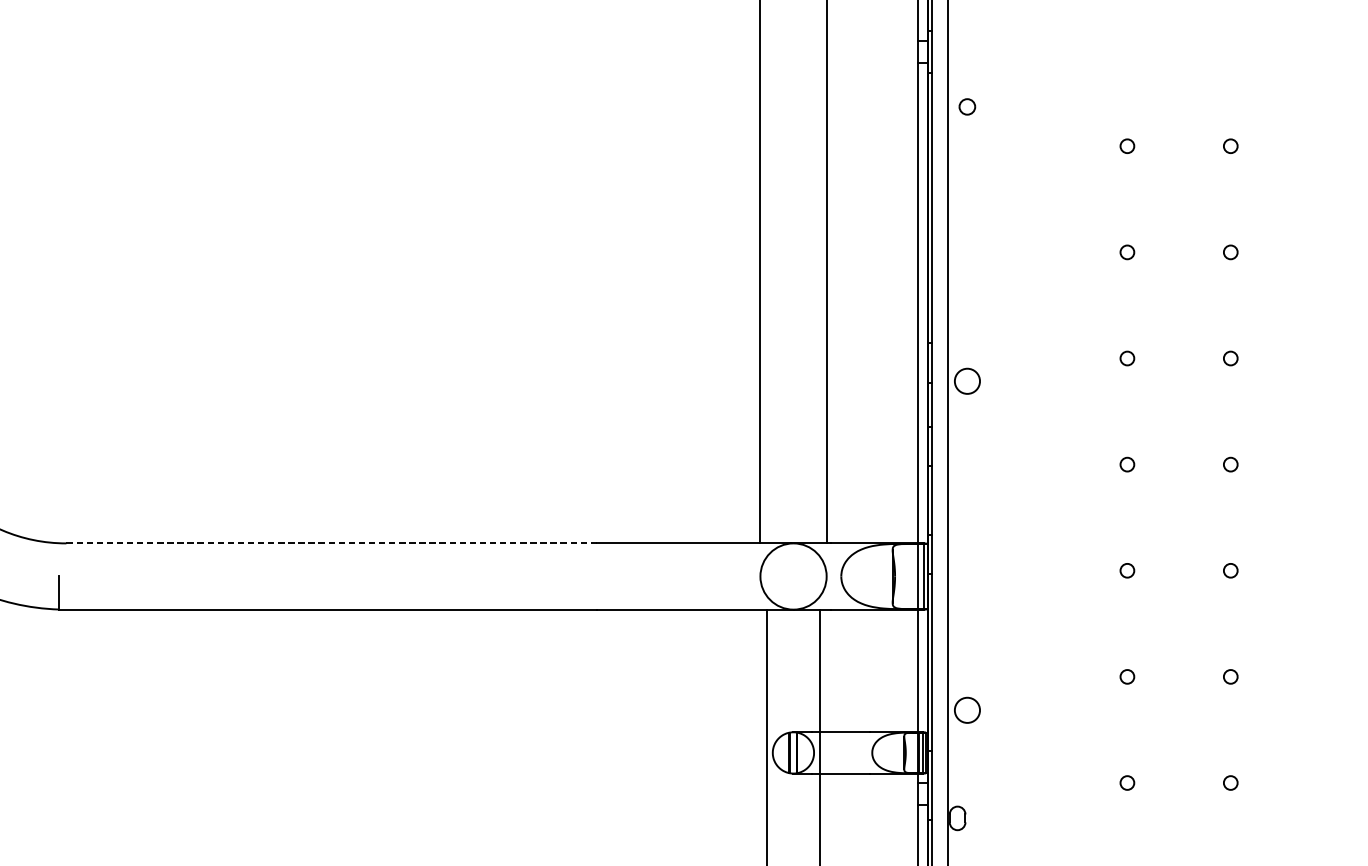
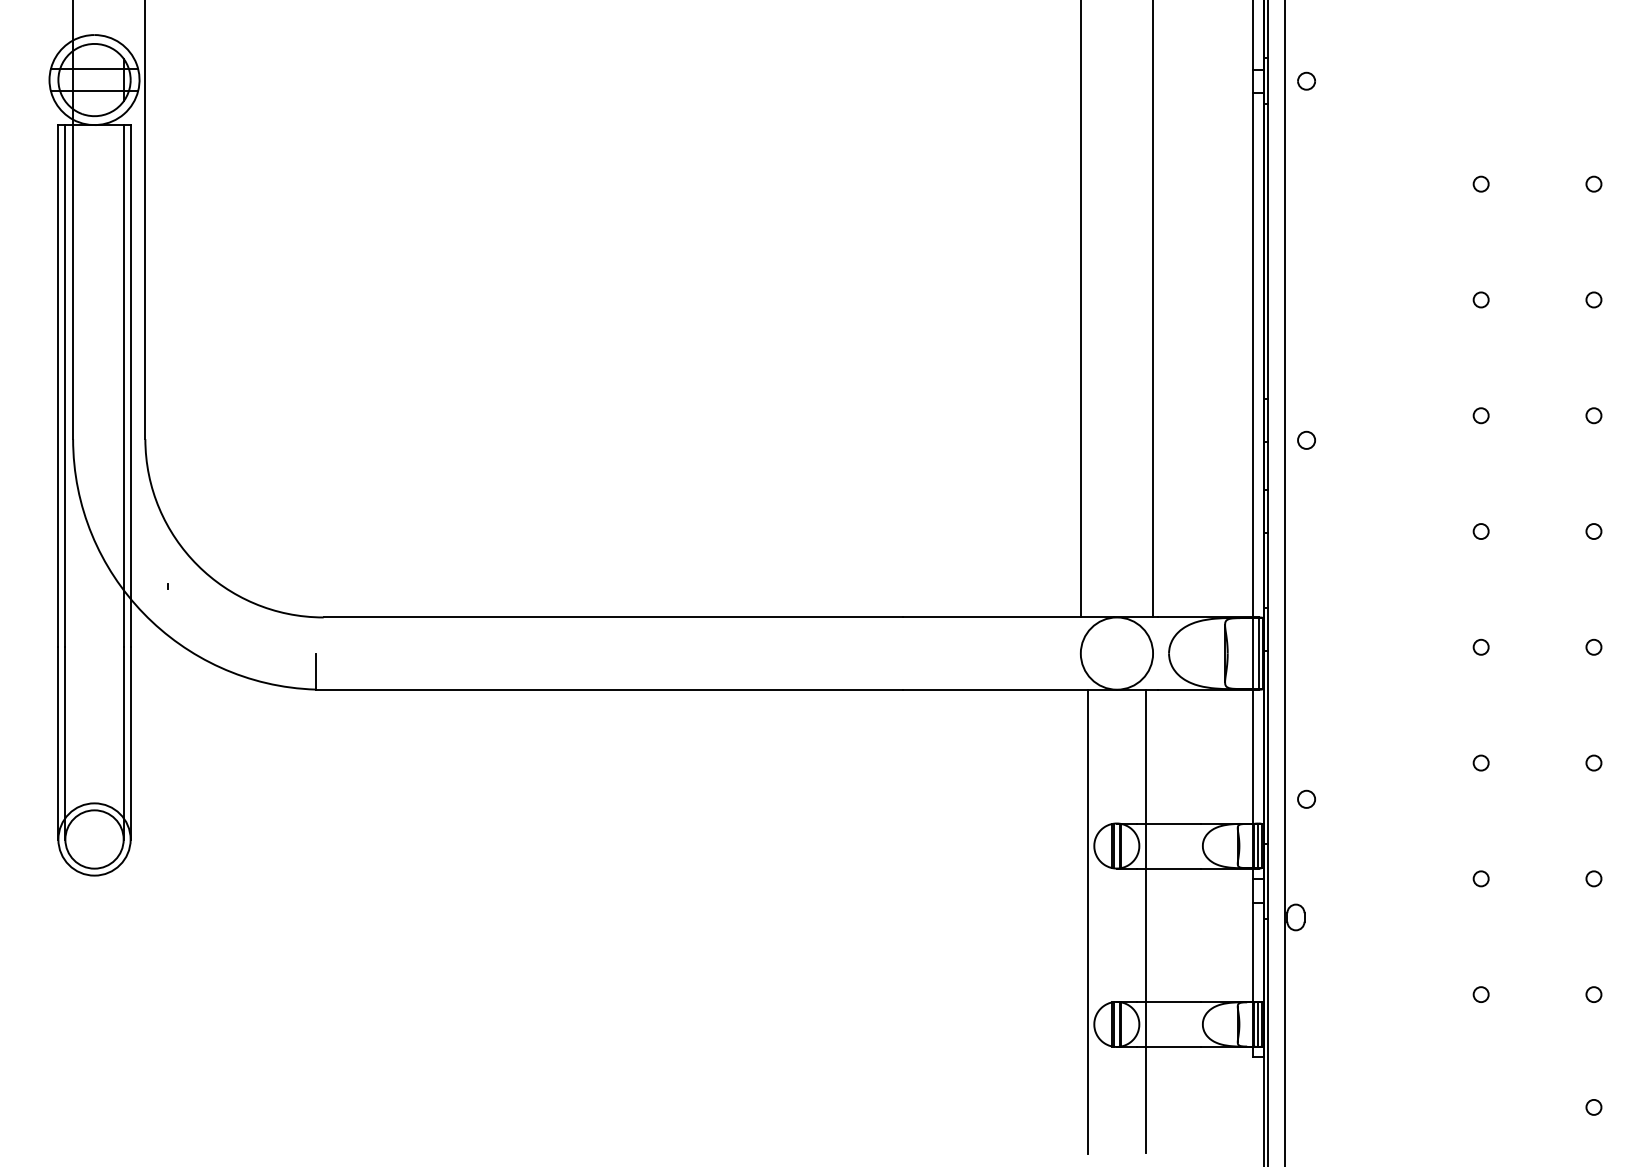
part: (967, 106) -> (1306, 80), moved
circle: (967, 380) -> (1306, 439), size x0.62
line: (332, 543) -> (613, 617), dashed -> solid
circle: (967, 709) -> (1306, 798), size x0.62

